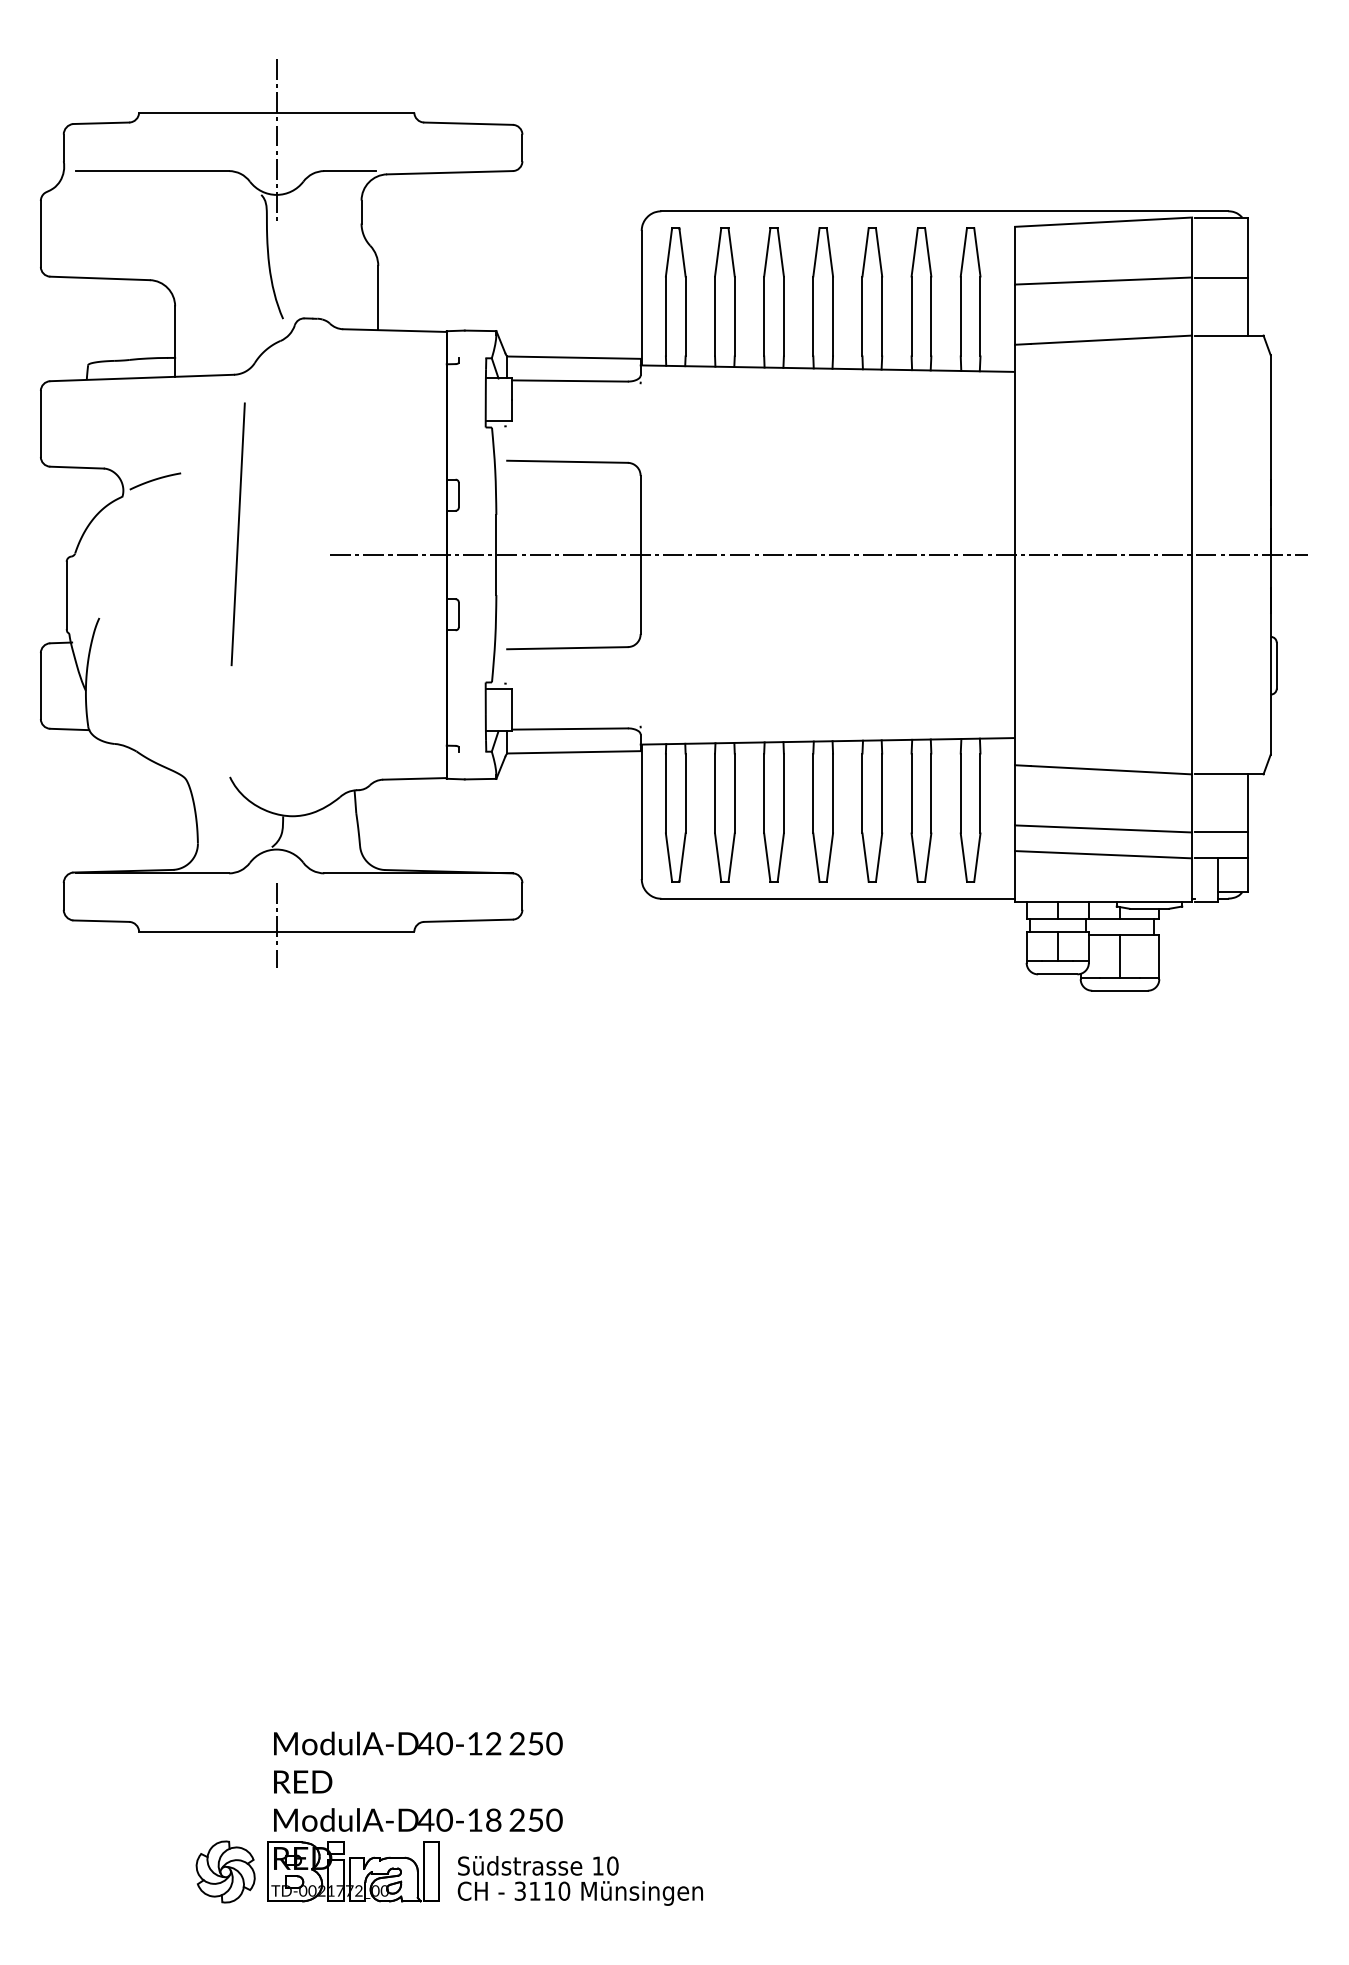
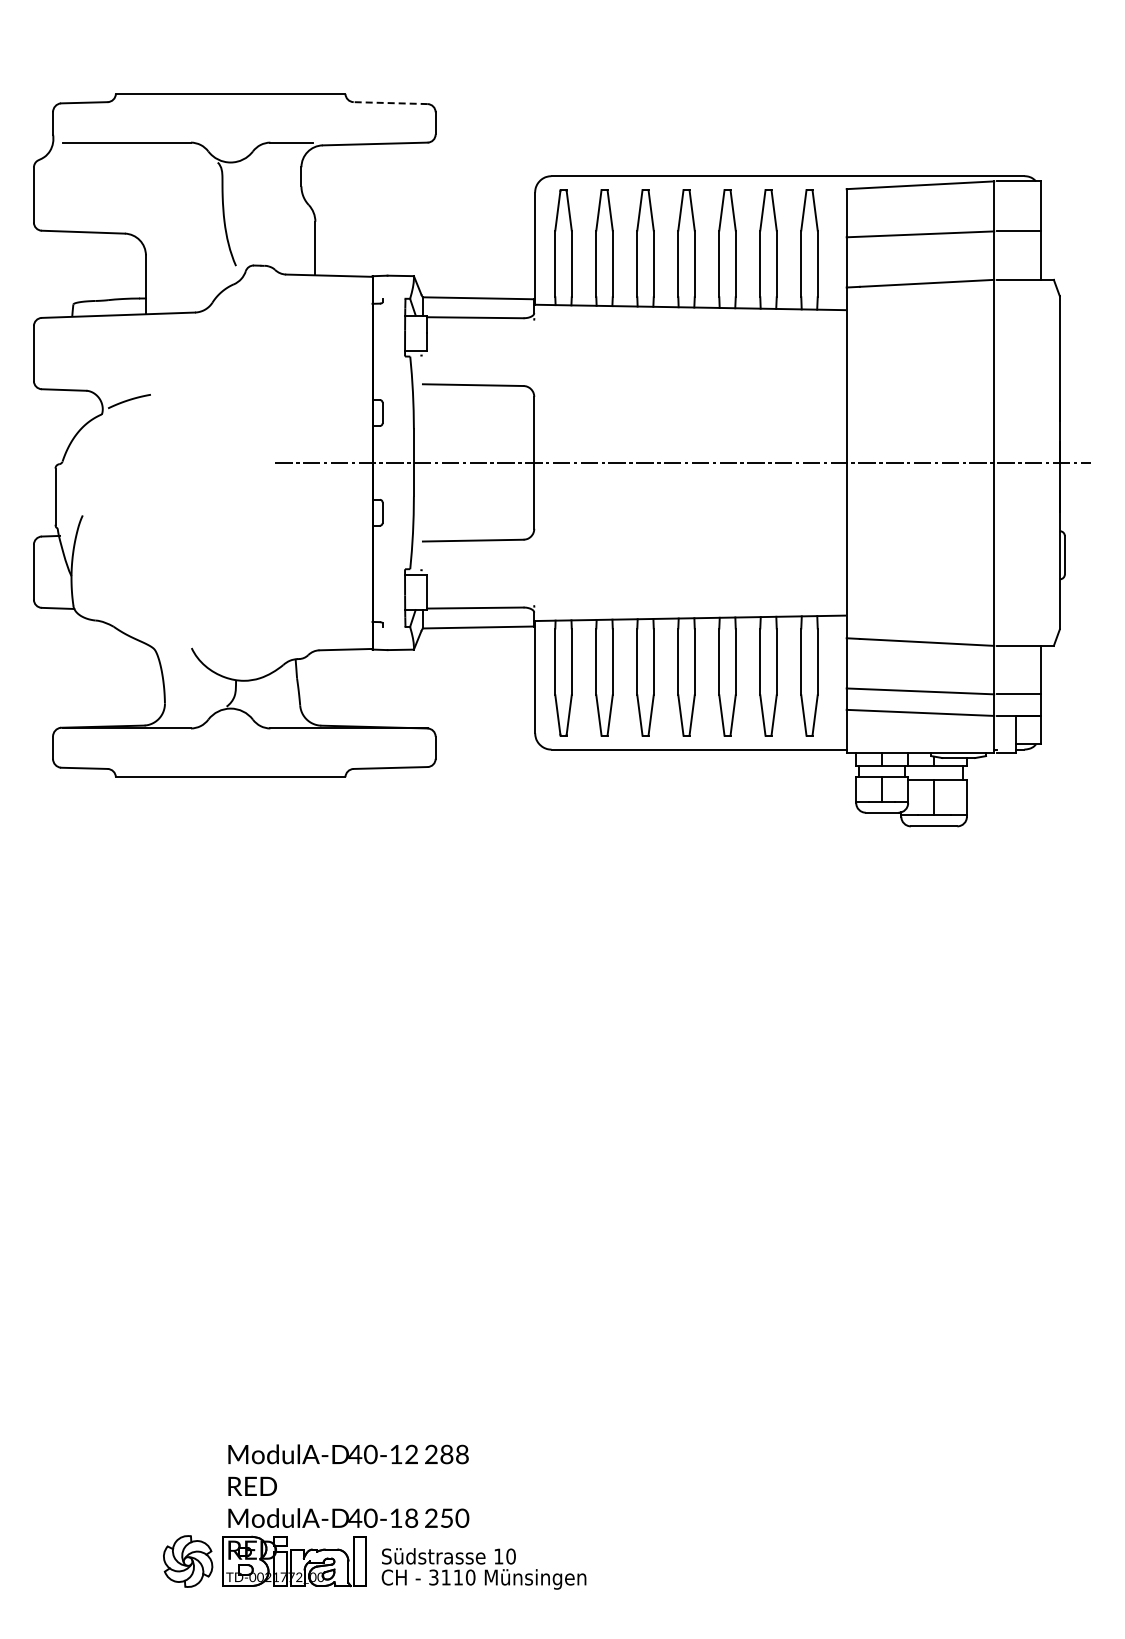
line: (468, 124) -> (390, 103), solid -> dashed
line: (276, 140) -> (230, 117), removed
line: (238, 534) -> (198, 445), removed
line: (276, 924) -> (230, 771), removed
text: (545, 1743) -> (454, 1454), 250 -> 288

